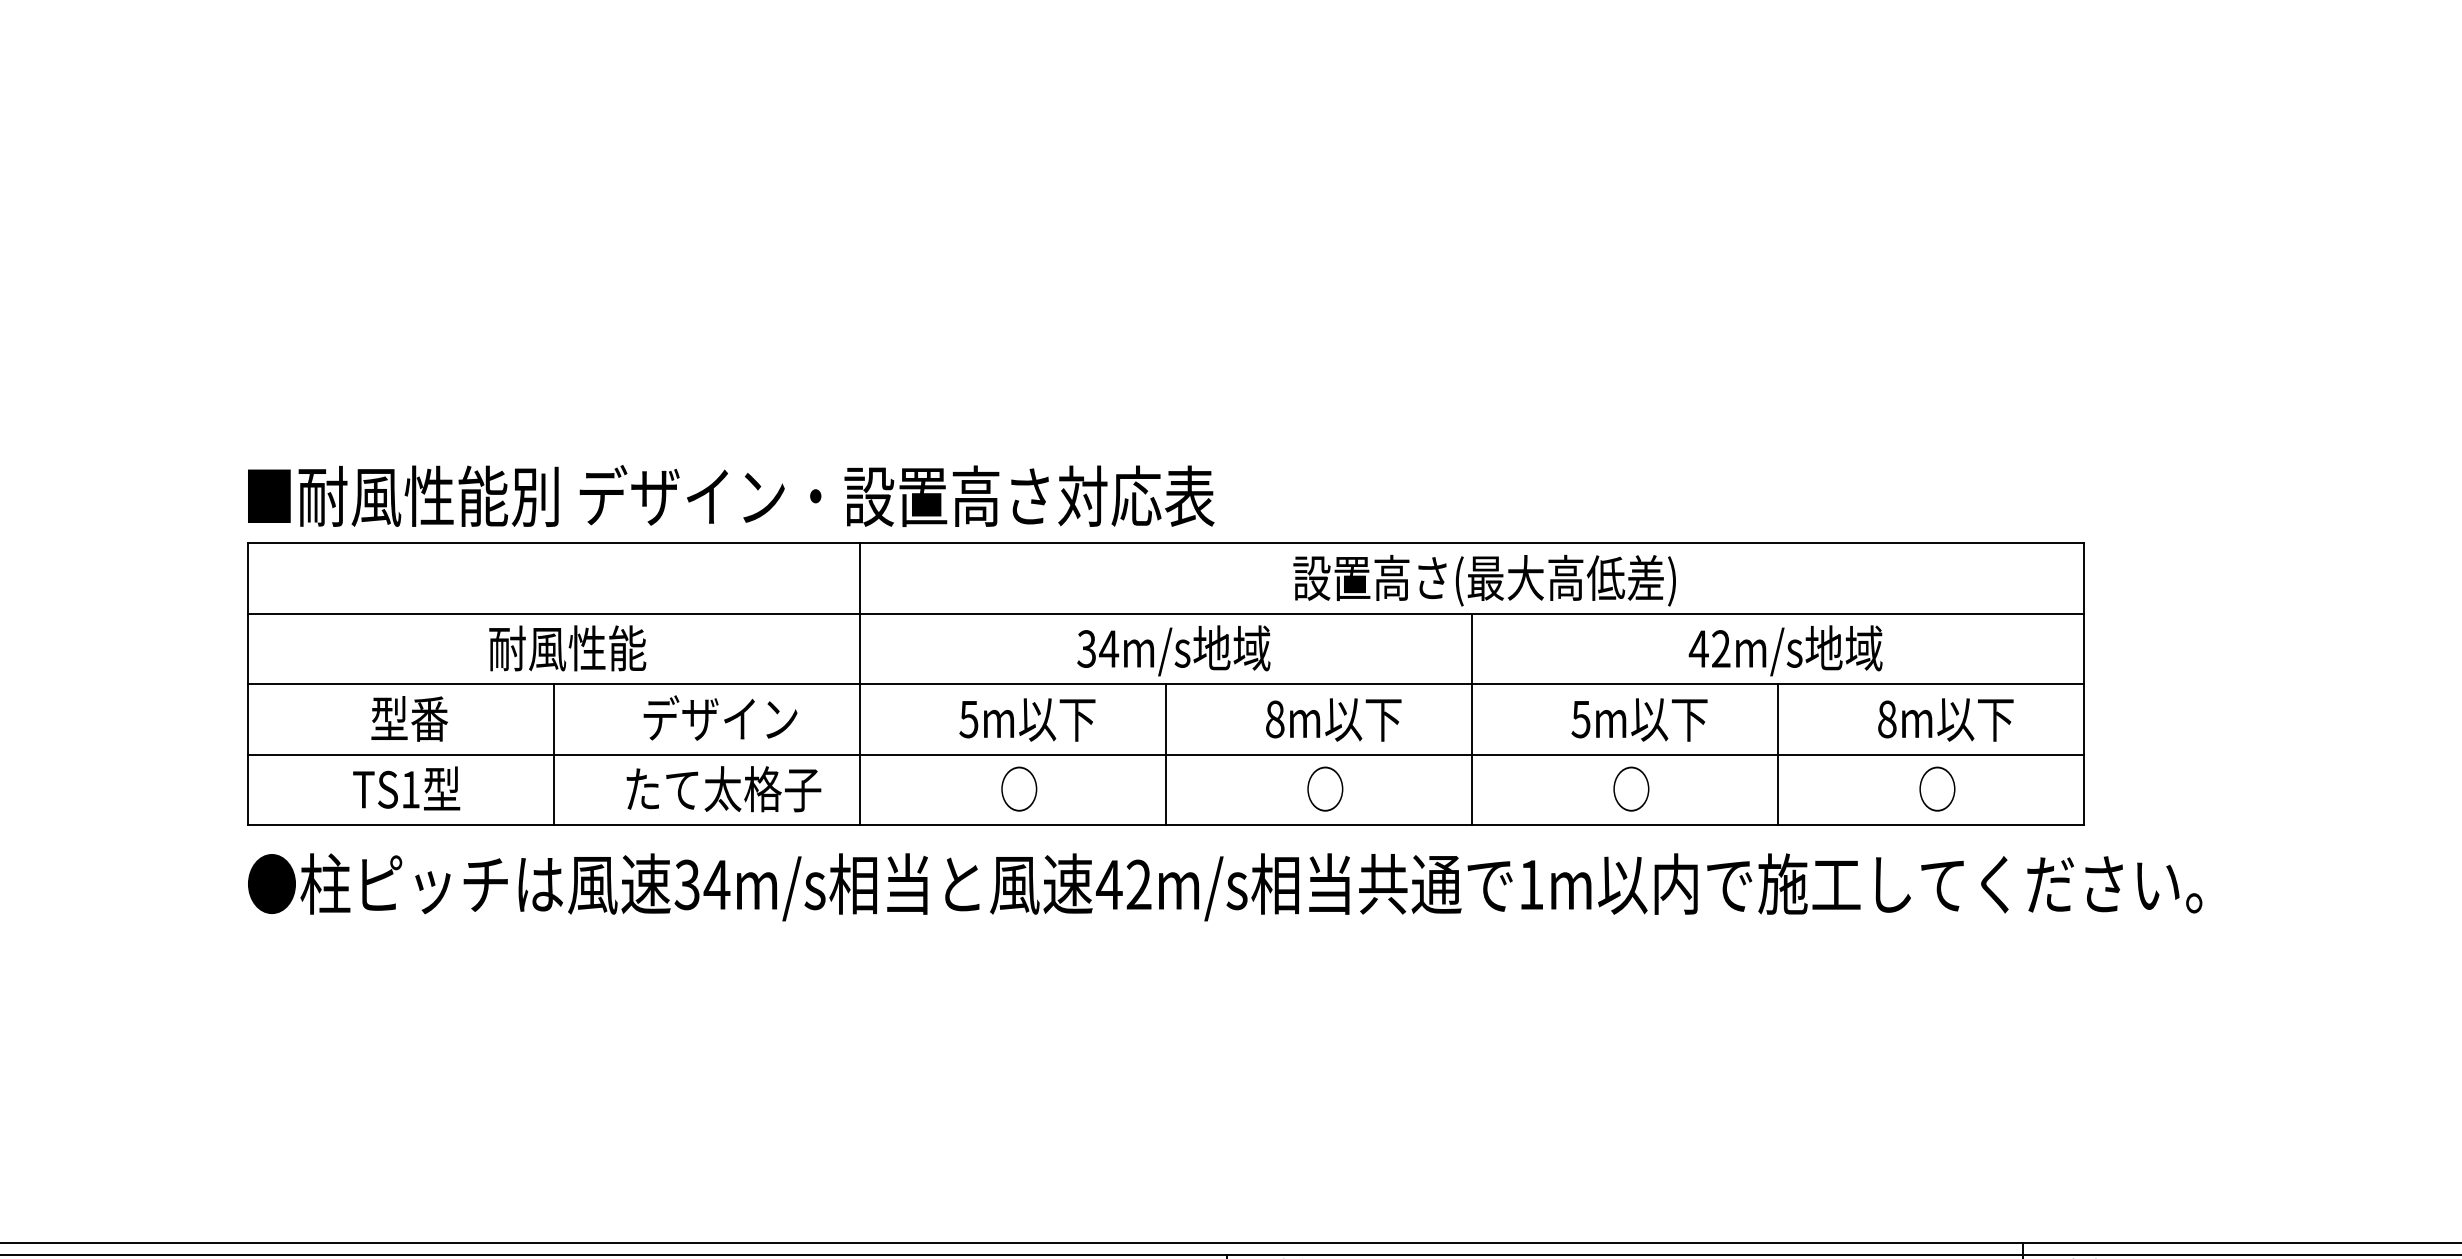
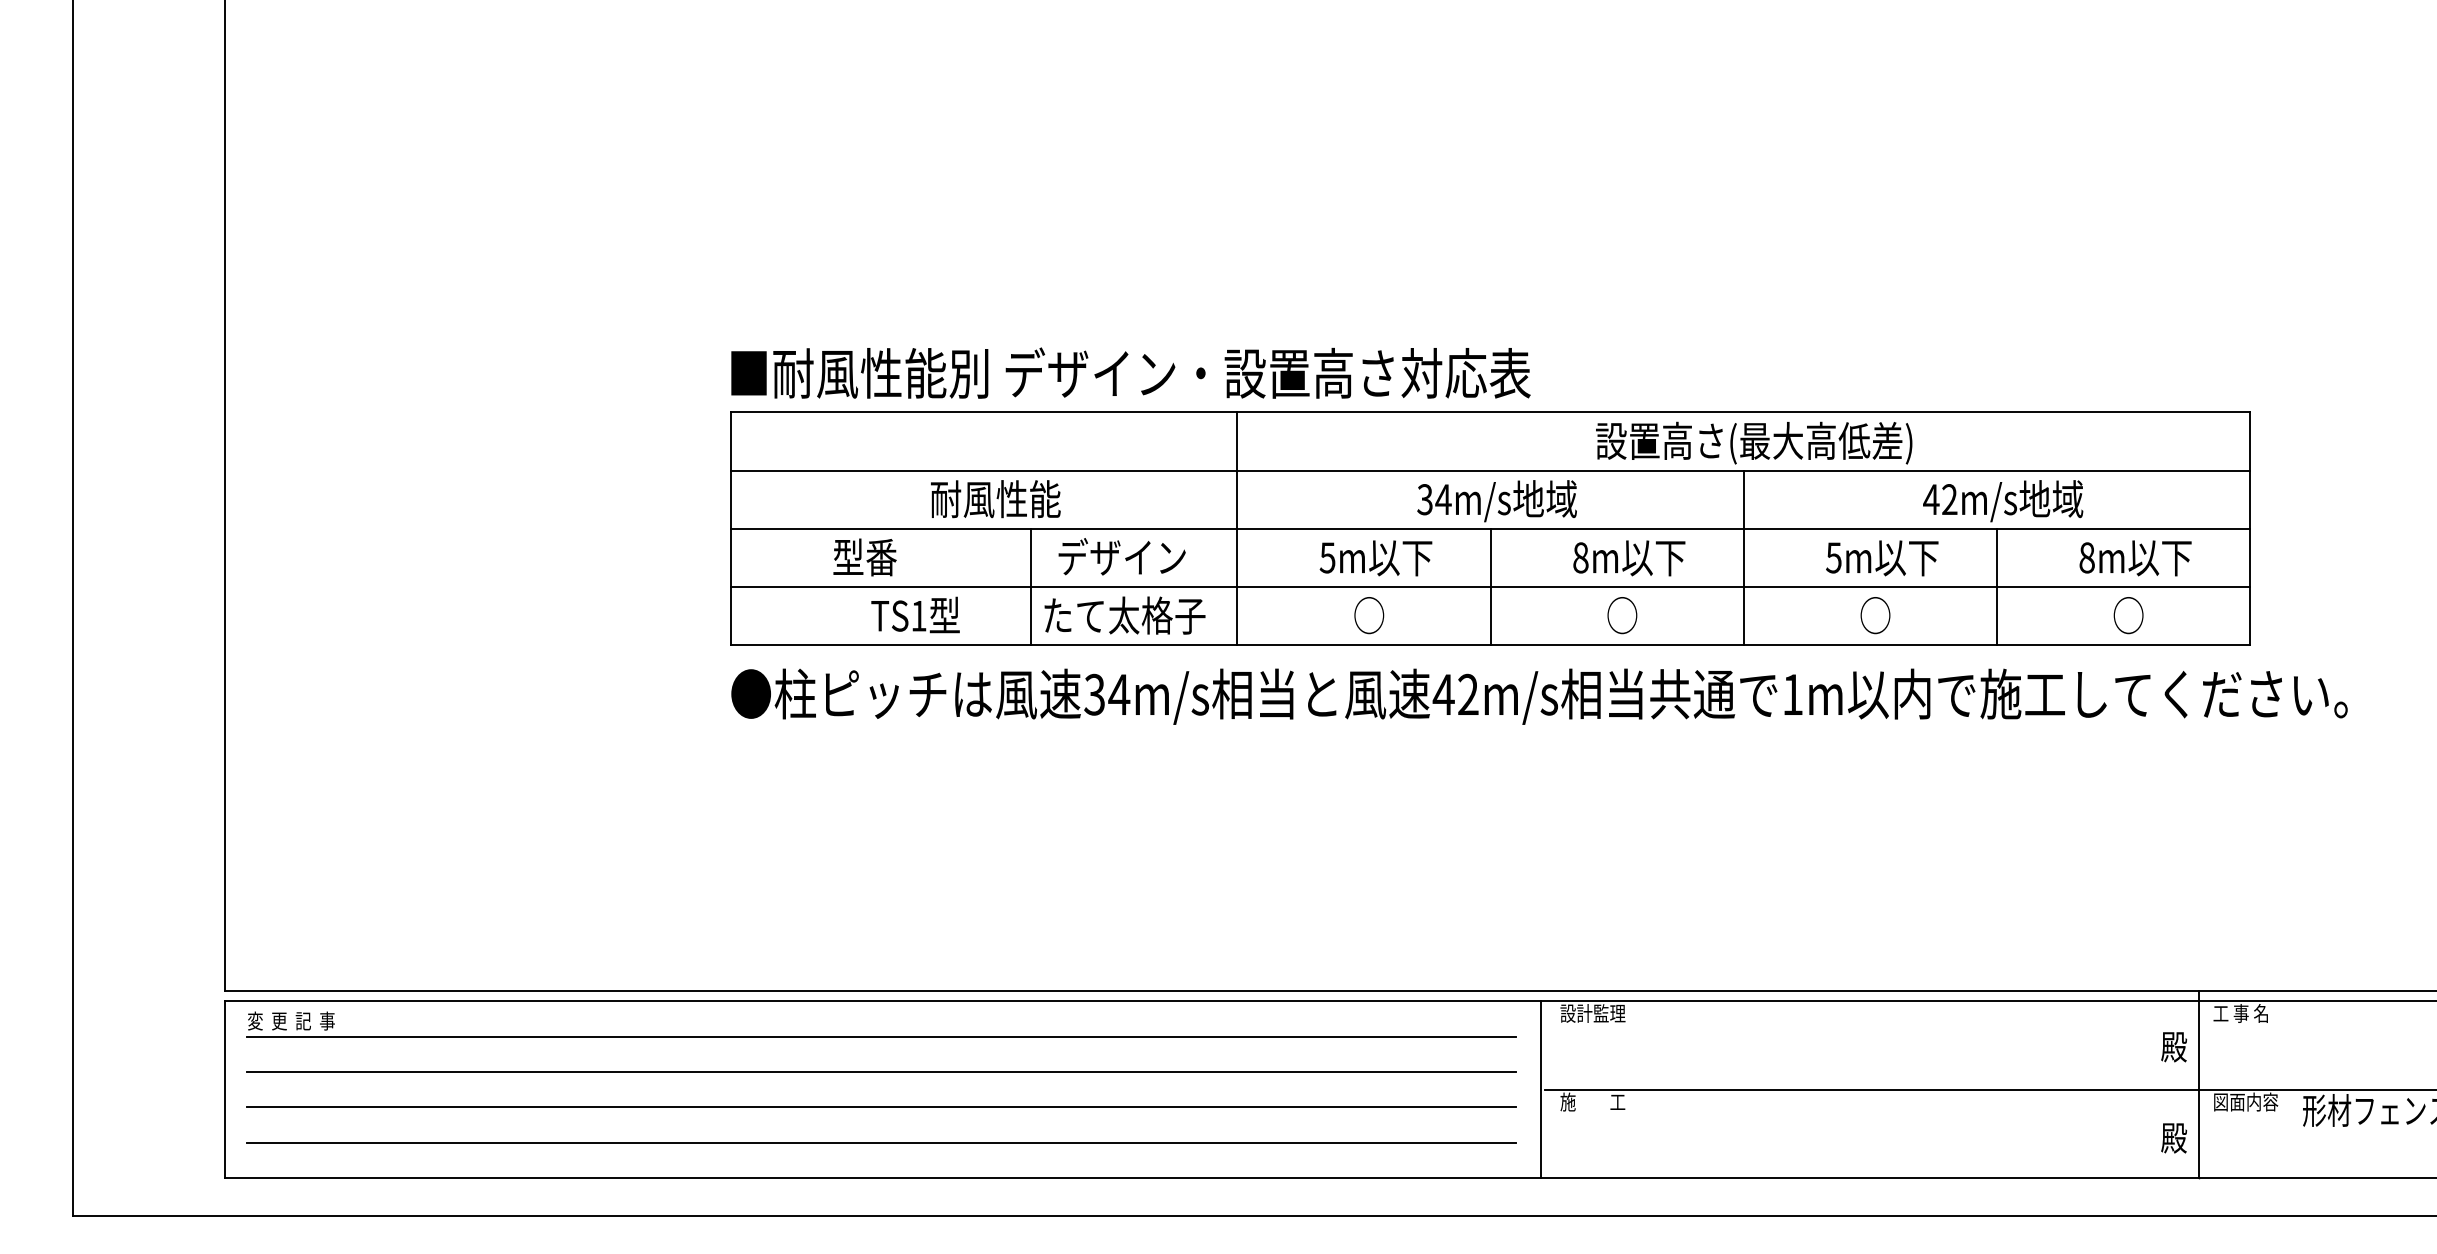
line: (554, 754) -> (1031, 586), moved
text: (406, 787) -> (915, 614), moved

